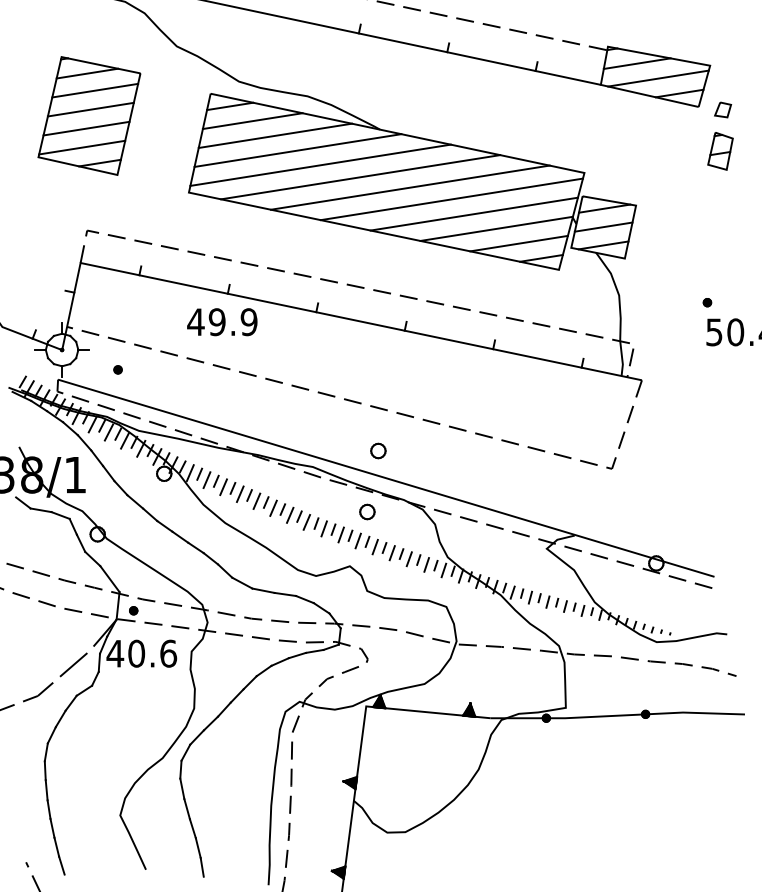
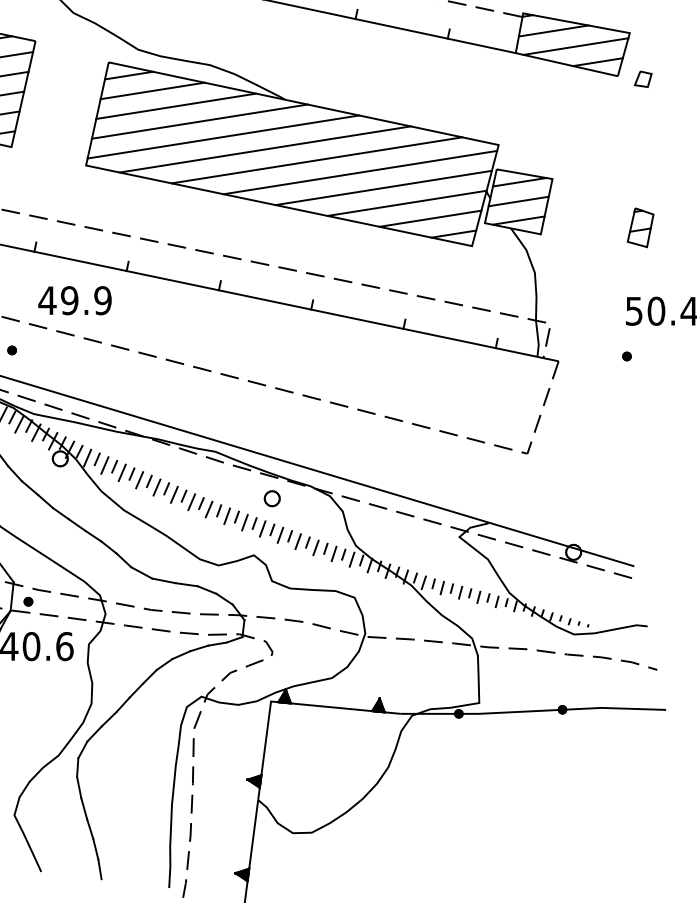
part: (720, 151) -> (640, 227), moved
part: (707, 302) -> (627, 356), moved
text: (222, 322) -> (75, 301), moved
part: (378, 450) -> (283, 434), removed

